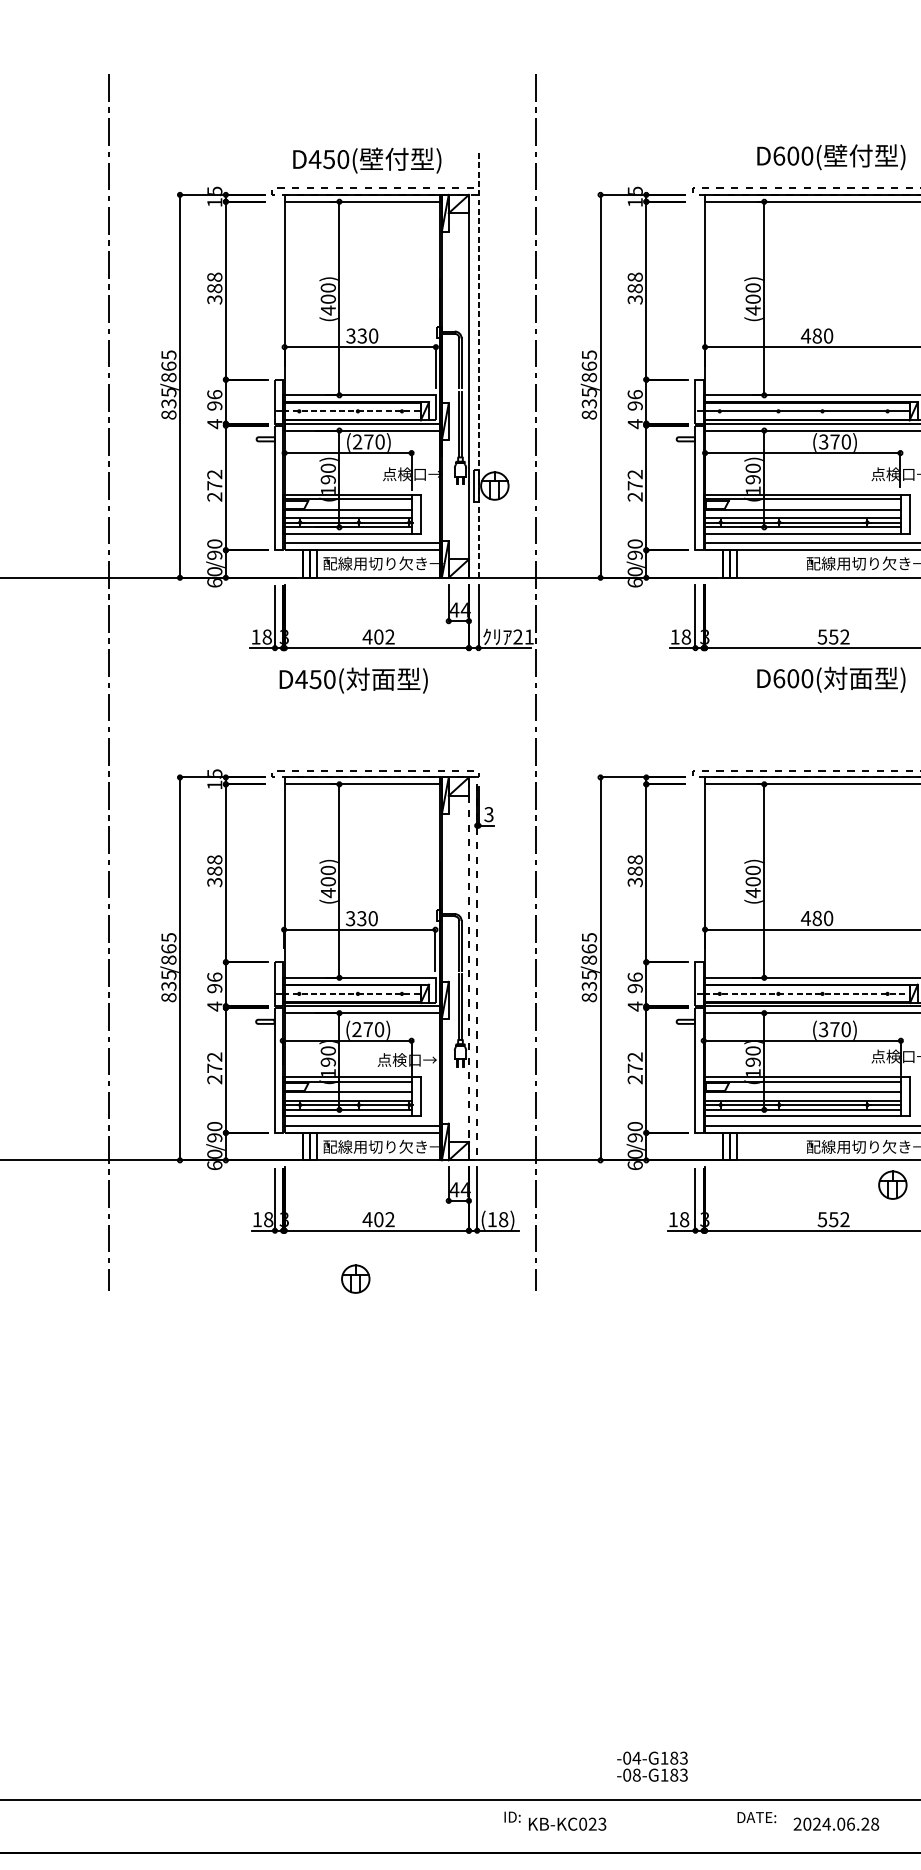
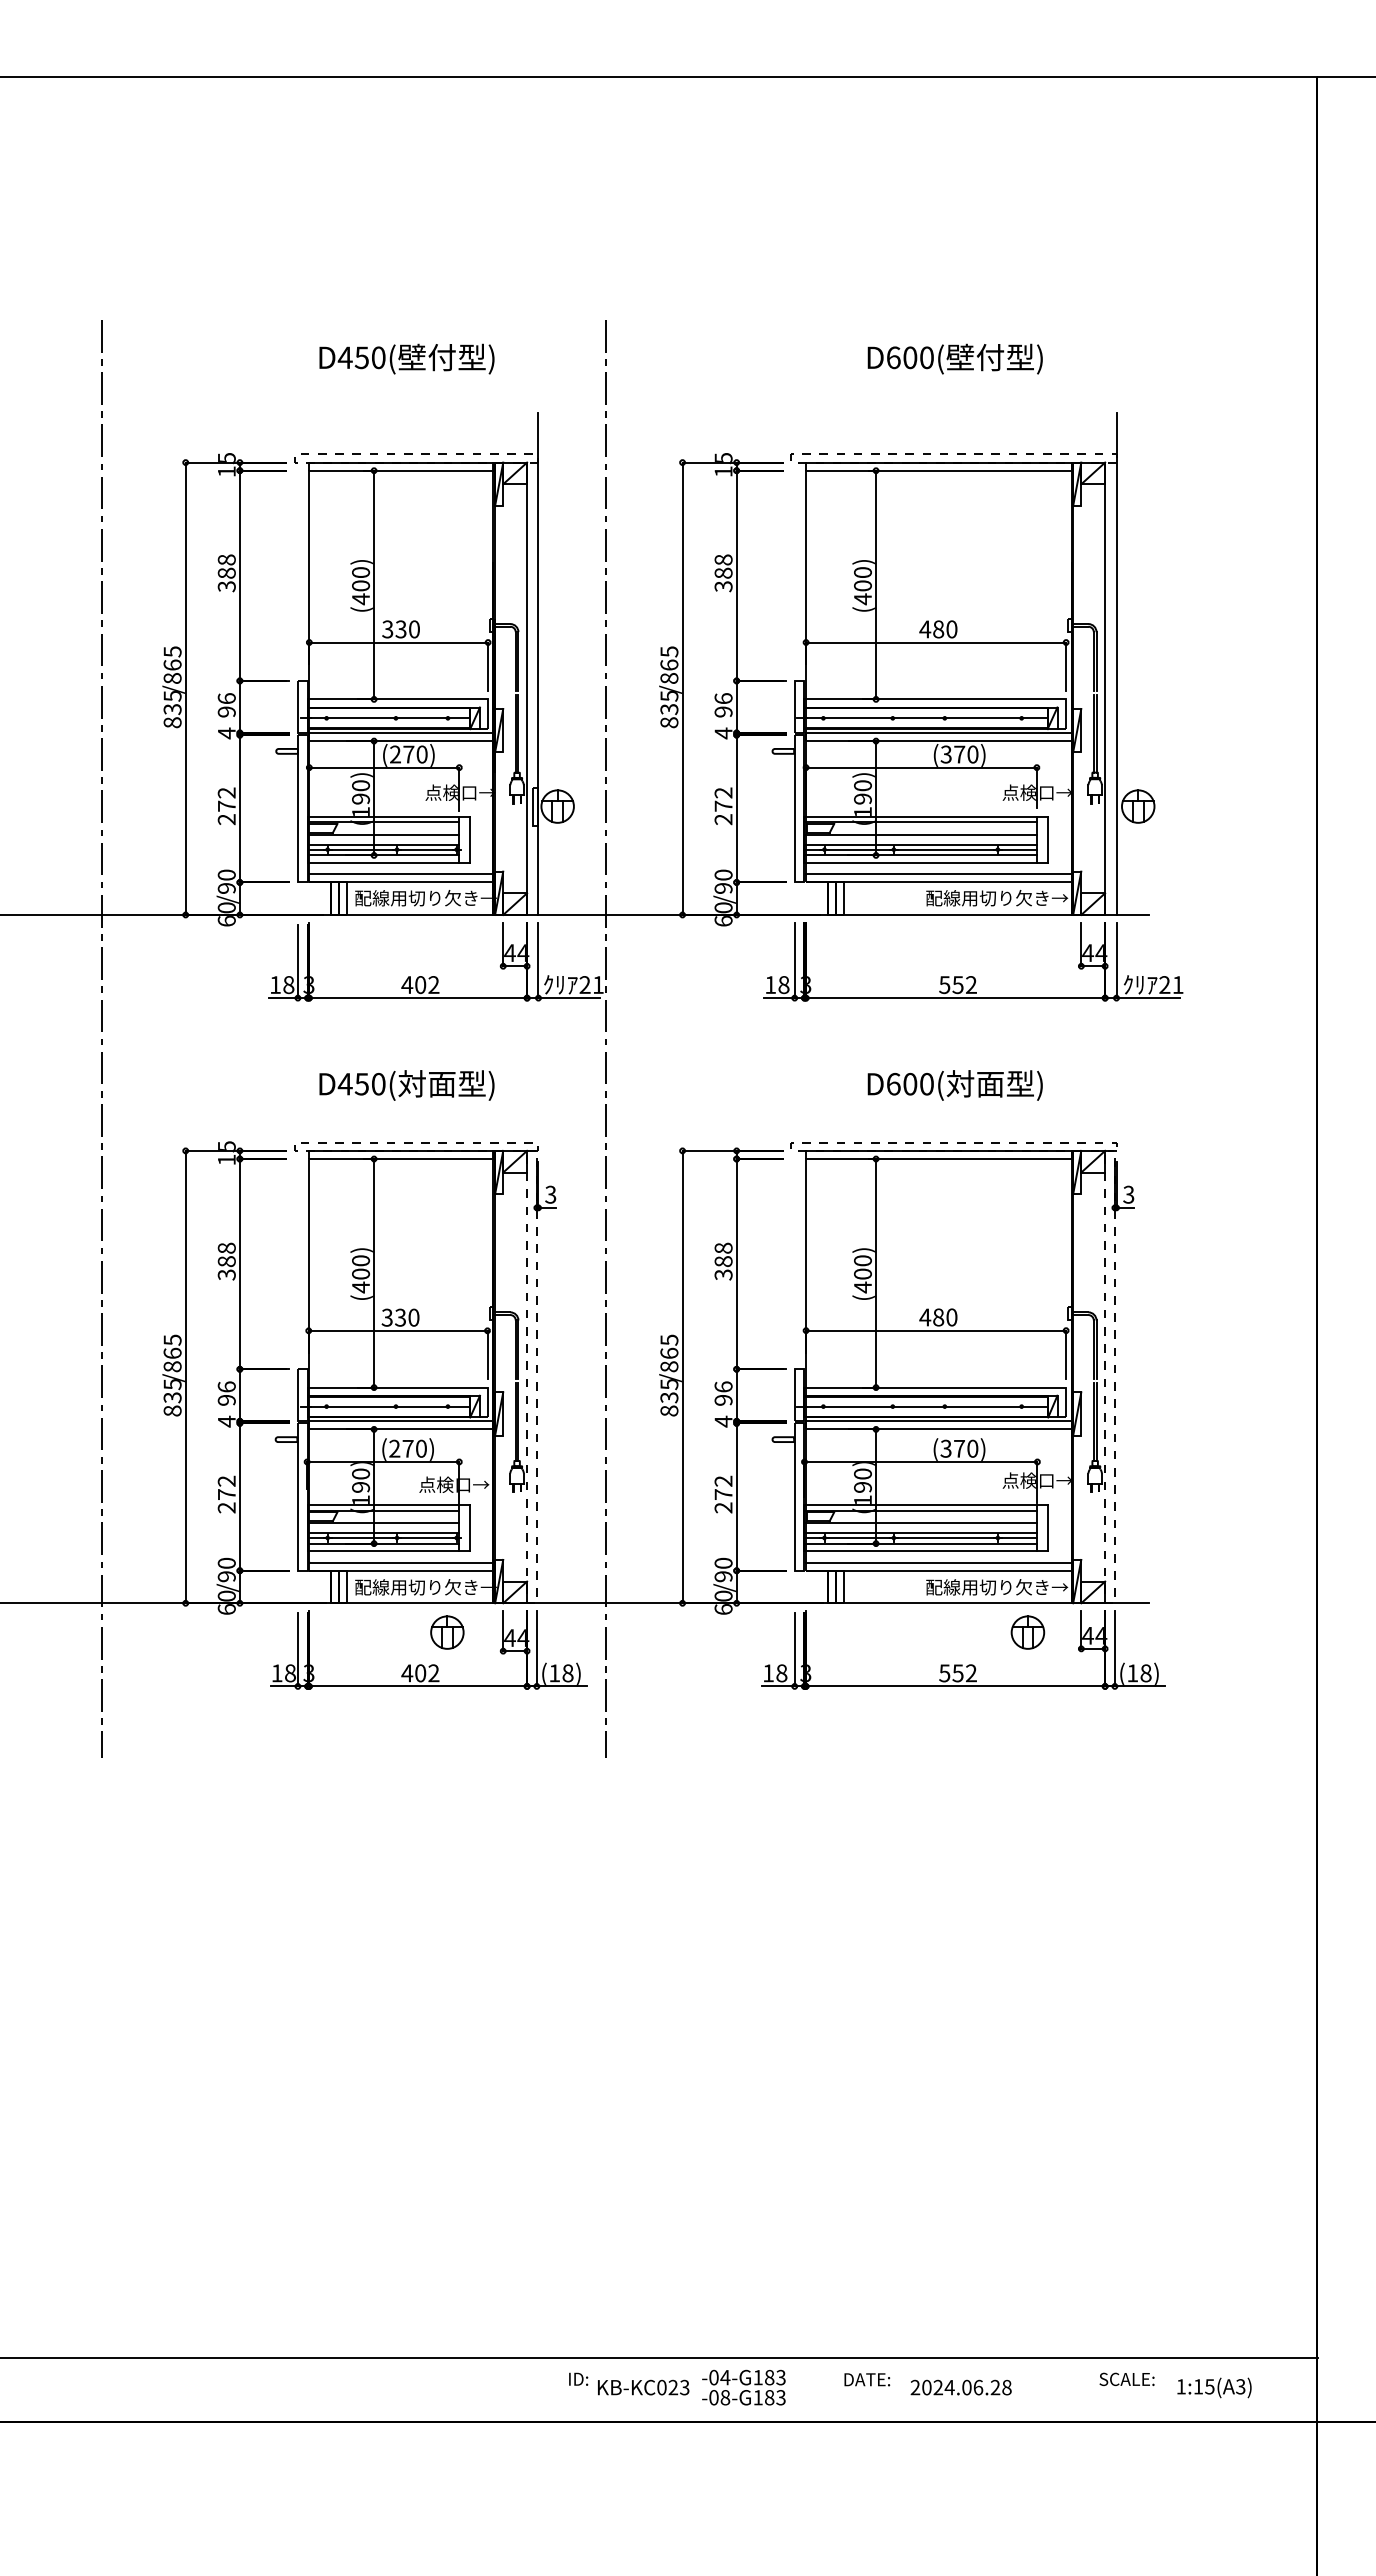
text: (830, 156) -> (954, 358), moved
text: (366, 160) -> (406, 358), moved
line: (478, 365) -> (538, 664), dashed -> solid
line: (352, 411) -> (389, 718), dashed -> solid
text: (830, 679) -> (954, 1085), moved
text: (353, 680) -> (406, 1085), moved
line: (352, 993) -> (389, 1406), dashed -> solid
line: (807, 993) -> (926, 1406), dashed -> solid
part: (355, 1279) -> (447, 1632), moved
text: (652, 1766) -> (743, 2387), moved

